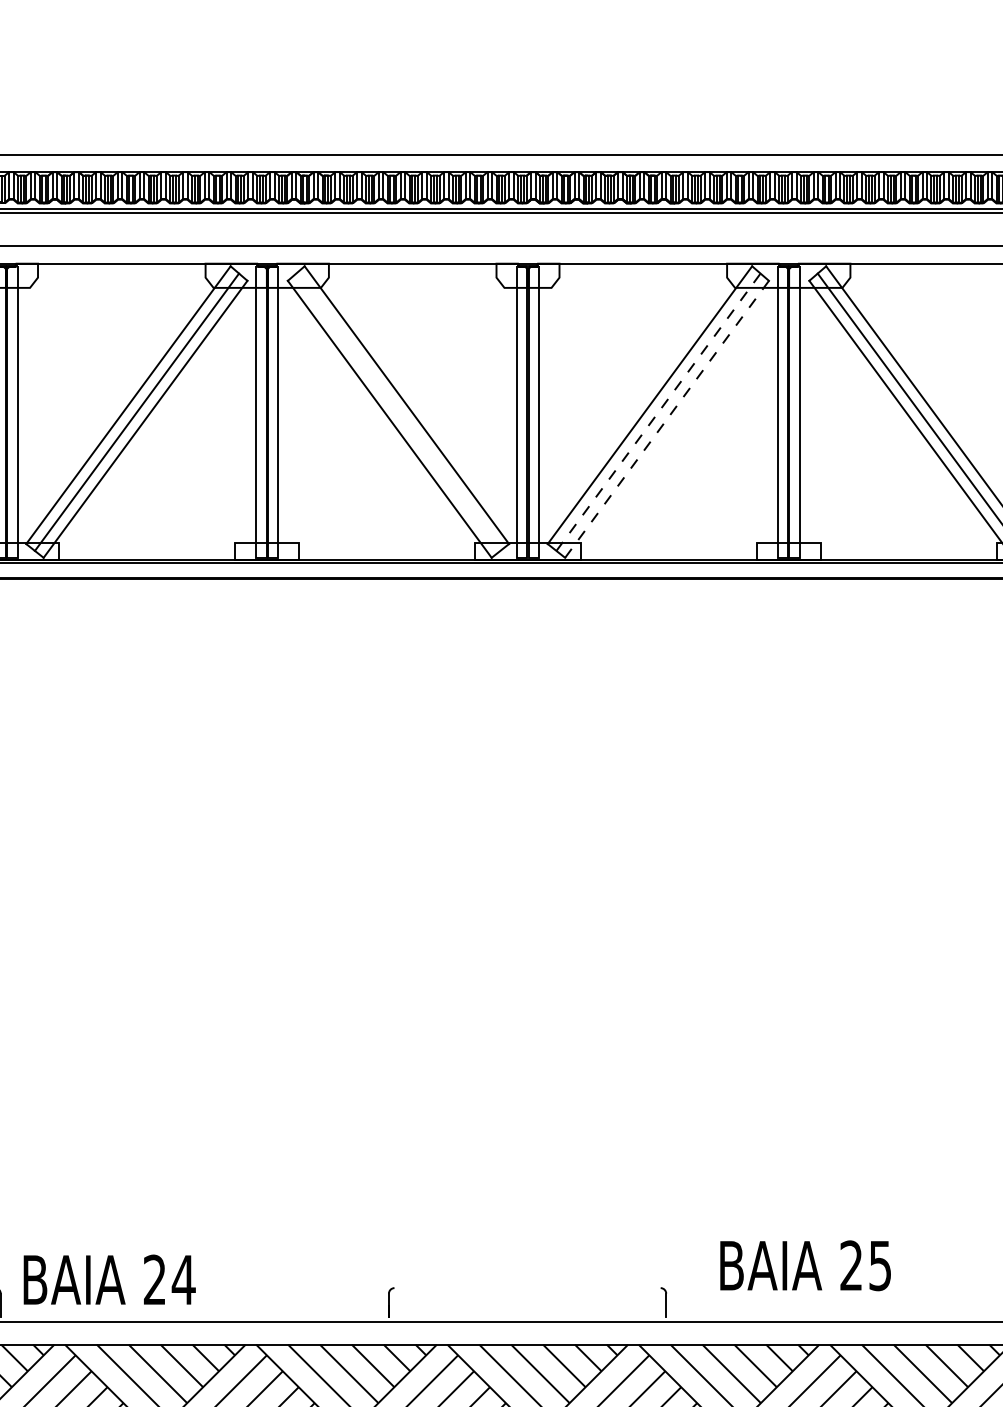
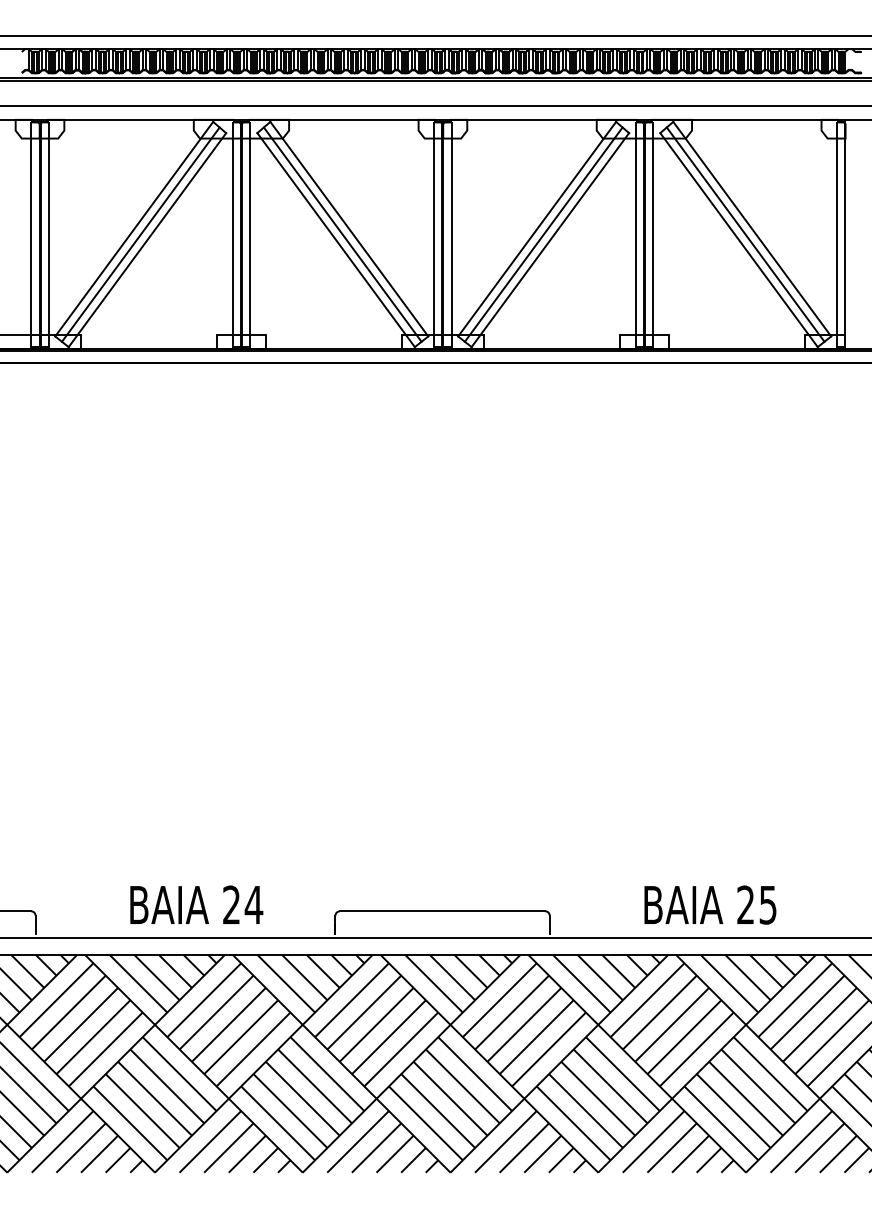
line: (398, 412) -> (342, 234), added
line: (659, 412) -> (544, 234), dashed -> solid
line: (667, 419) -> (550, 240), dashed -> solid
text: (805, 1265) -> (710, 904), moved
text: (109, 1279) -> (196, 904), moved
line: (527, 1288) -> (442, 911), added

